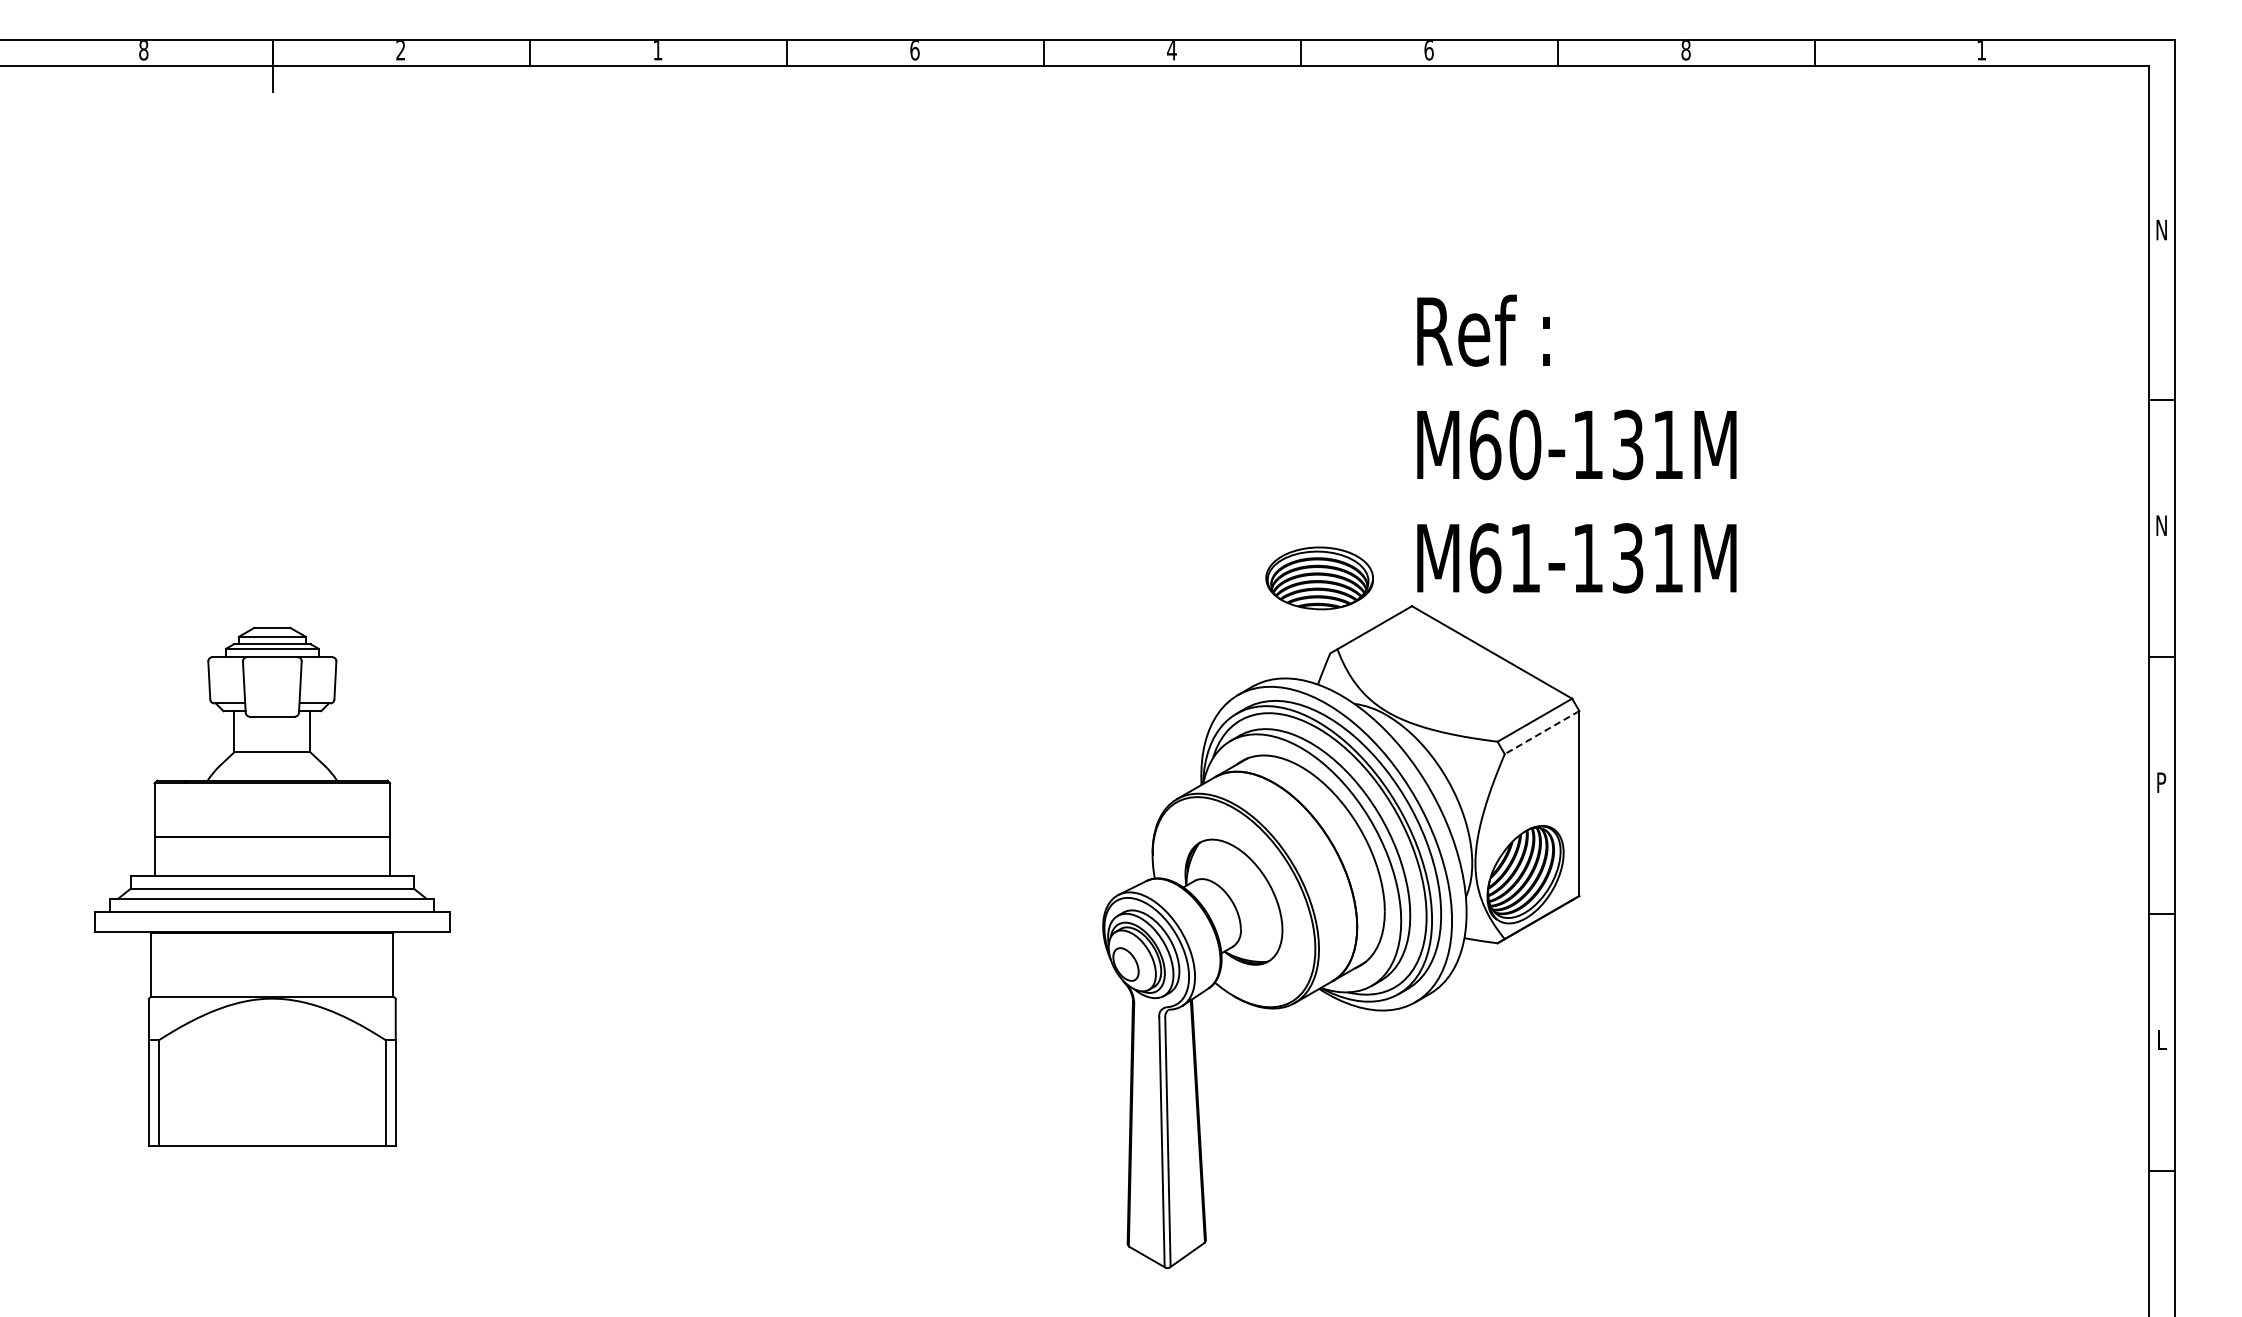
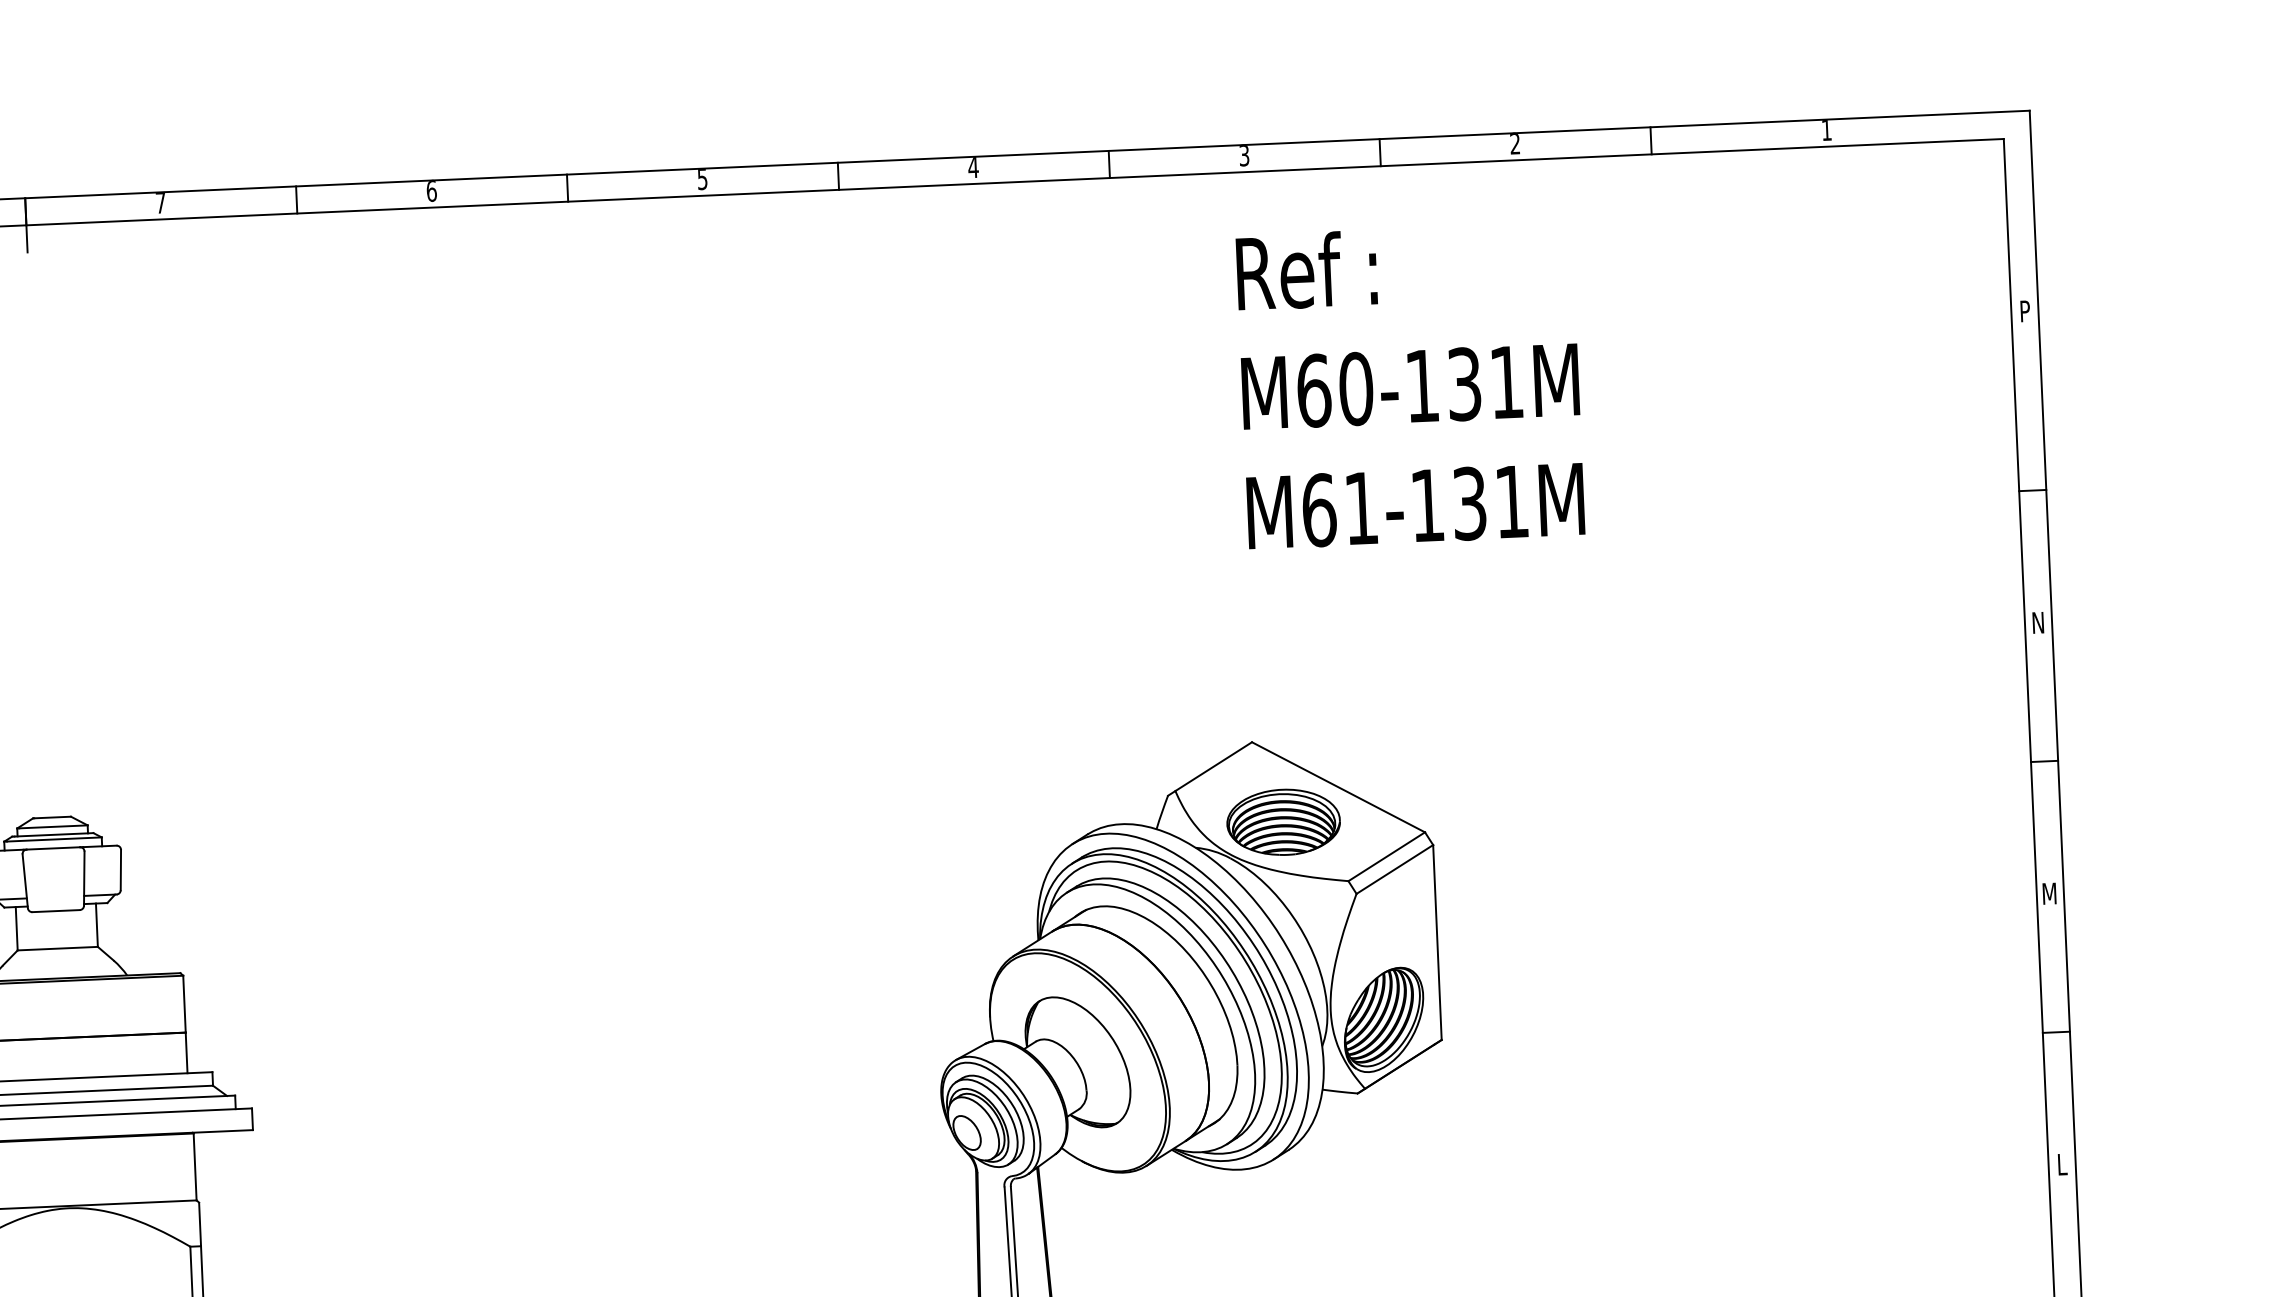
text: (400, 50) -> (160, 203), 2 -> 7
text: (657, 50) -> (431, 191), 1 -> 6
text: (914, 50) -> (702, 179), 6 -> 5
text: (1428, 50) -> (1243, 155), 6 -> 3
text: (1685, 50) -> (1514, 144), 8 -> 2
text: (2161, 229) -> (2024, 310), N -> P
text: (1576, 443) -> (1410, 385), moved
part: (1319, 578) -> (1283, 822), moved
line: (1541, 732) -> (1394, 869), dashed -> solid
text: (2160, 782) -> (2048, 893), P -> M

